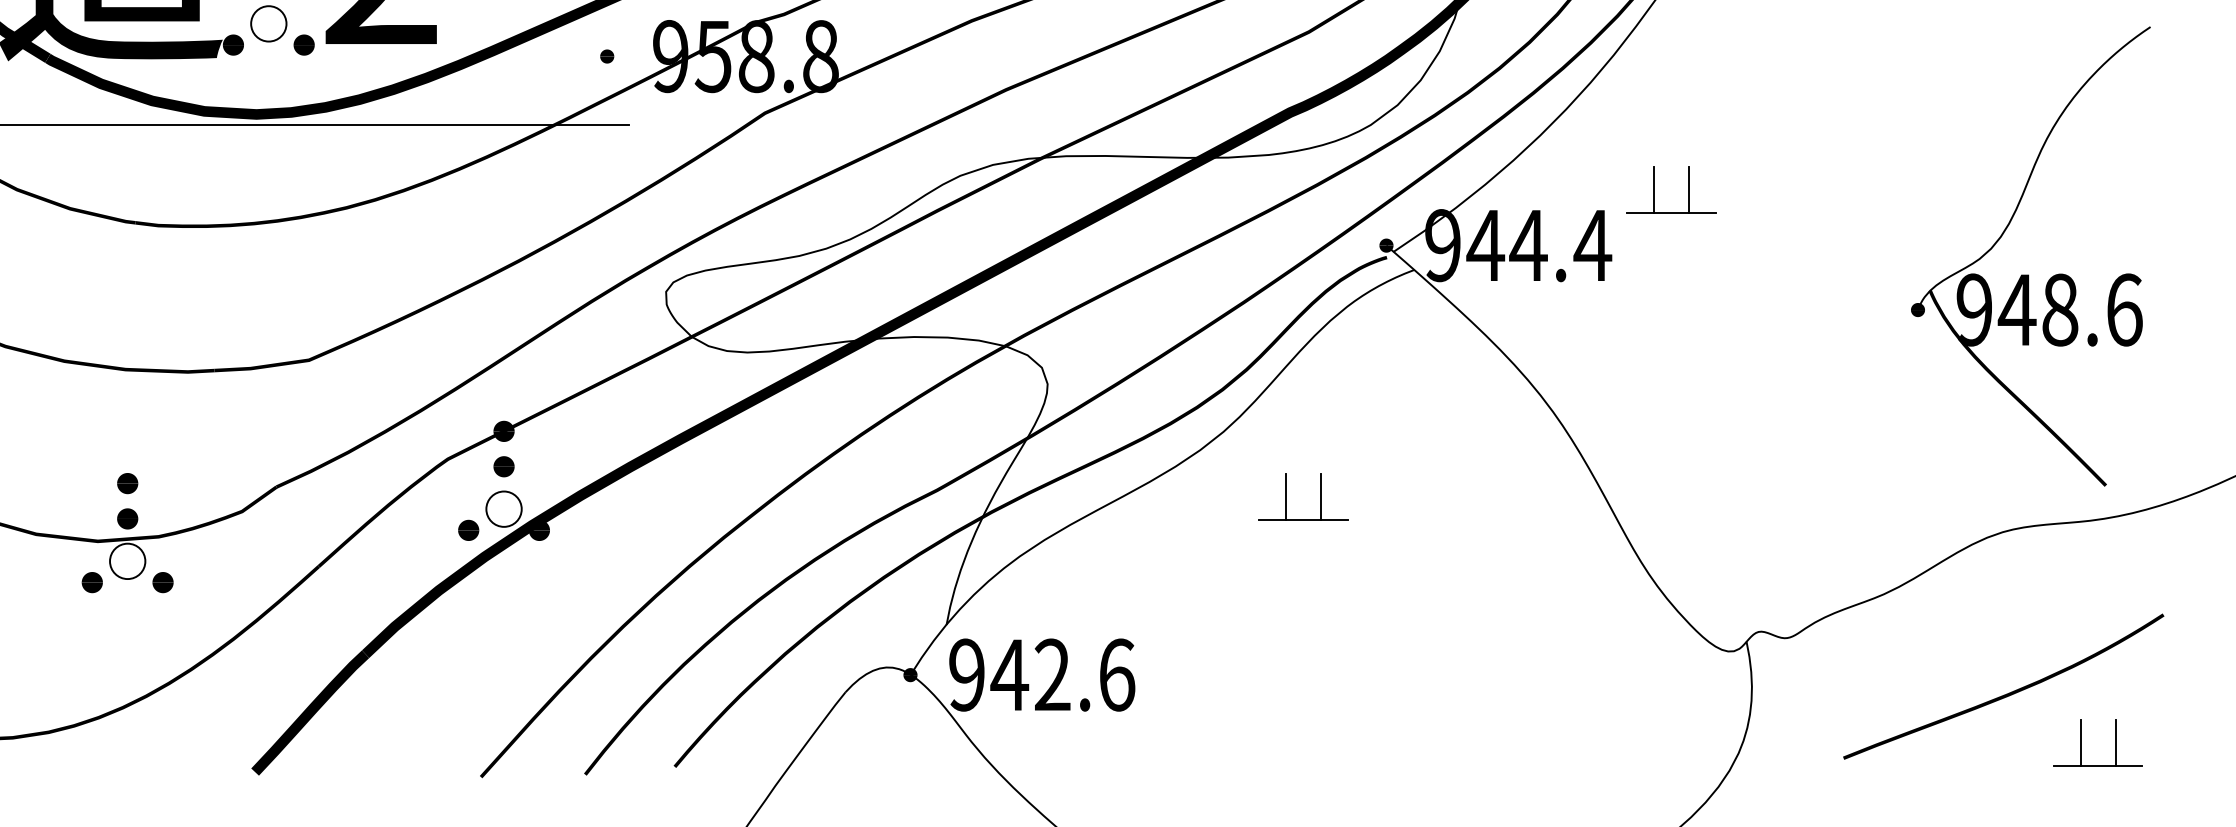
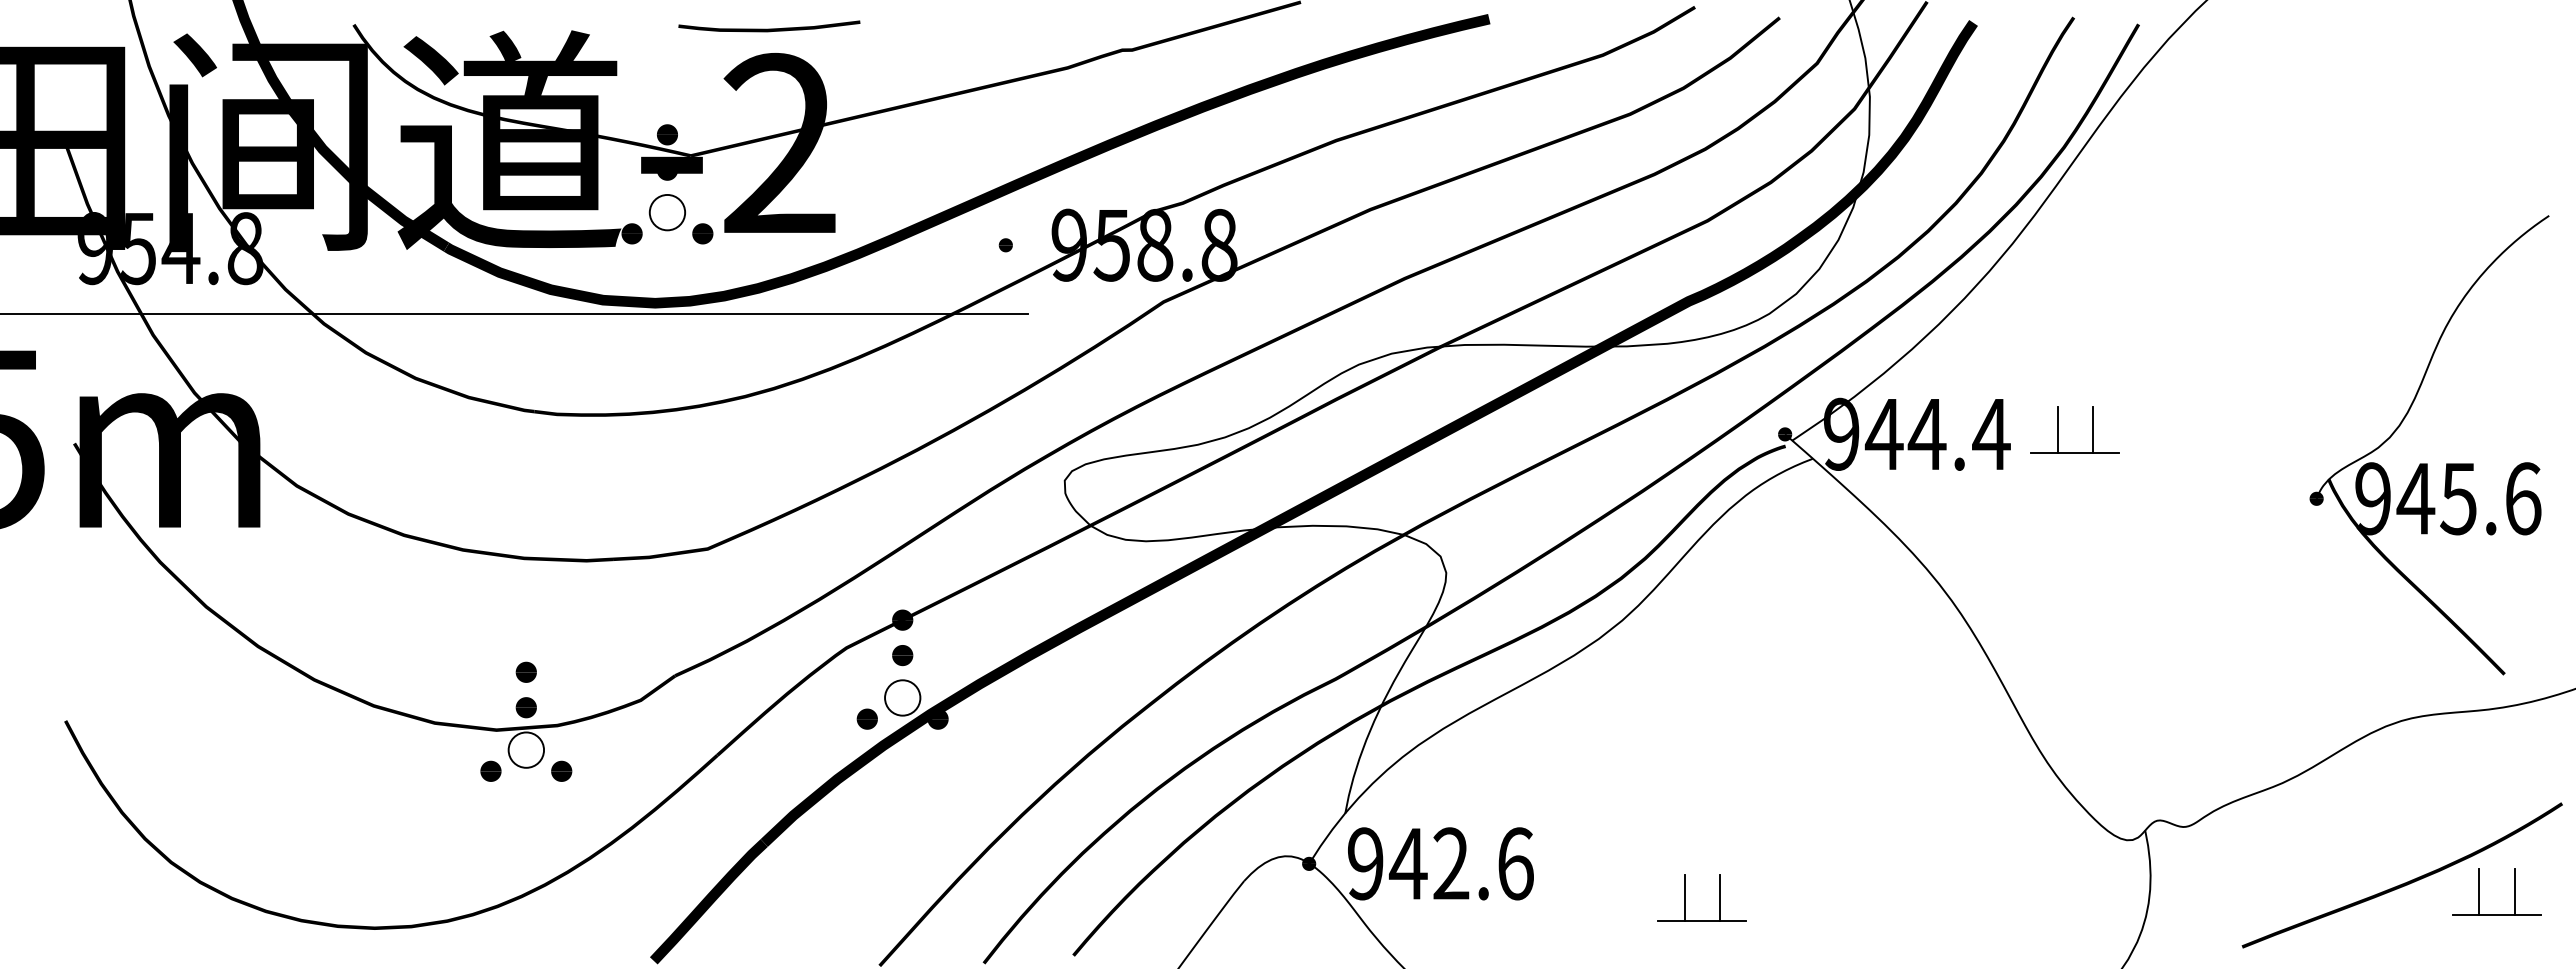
part: (1654, 189) -> (2058, 429), moved
text: (2059, 309) -> (2458, 498), 948.6 -> 945.6
part: (1286, 495) -> (1685, 897), moved
part: (2080, 741) -> (2479, 891), moved

